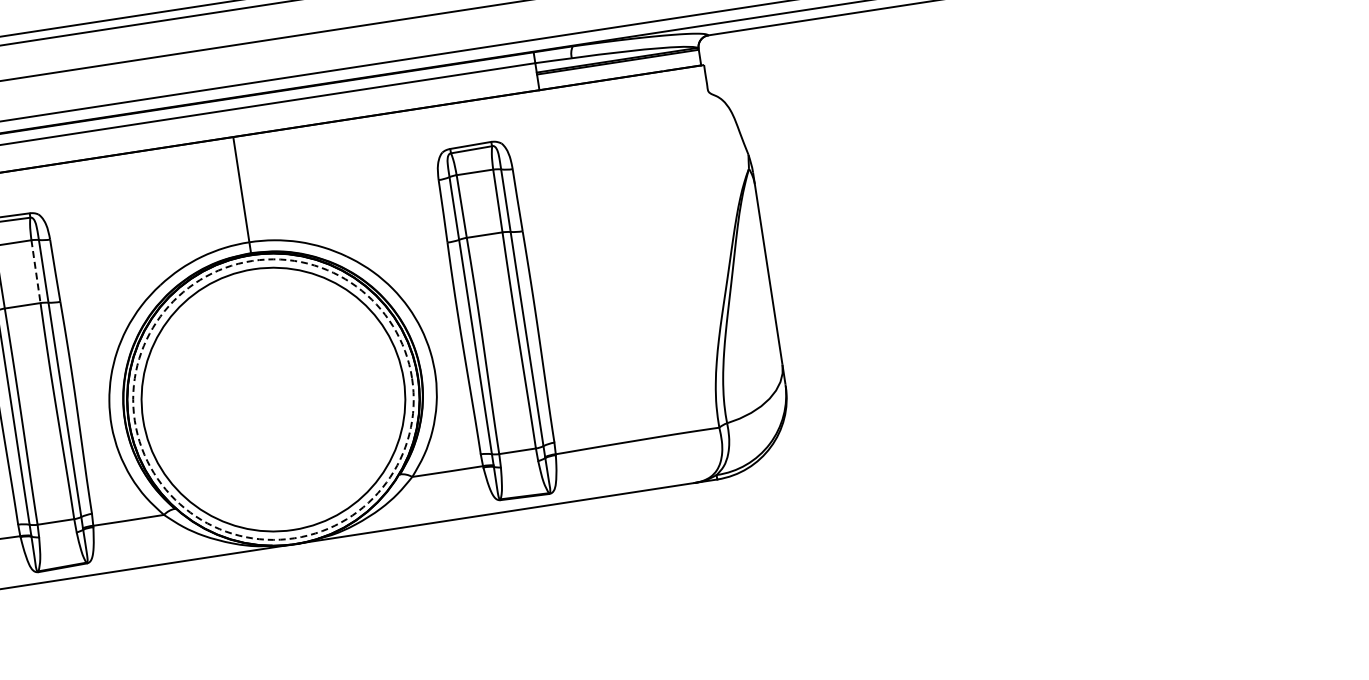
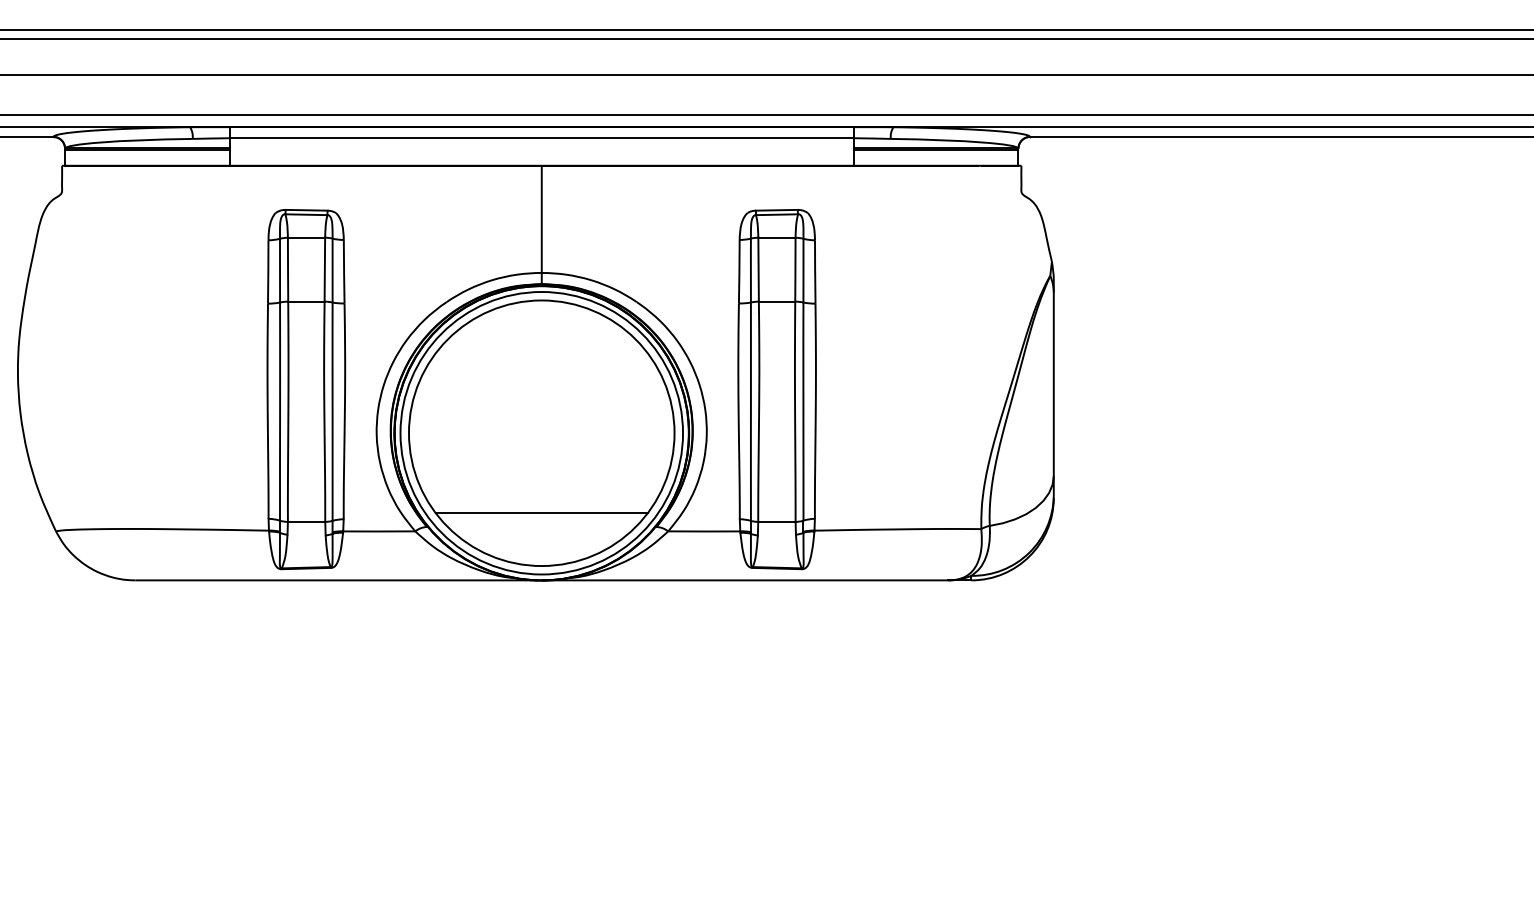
line: (35, 271) -> (324, 269), dashed -> solid
circle: (273, 399) -> (541, 433), dashed -> solid
line: (285, 478) -> (541, 513), added

